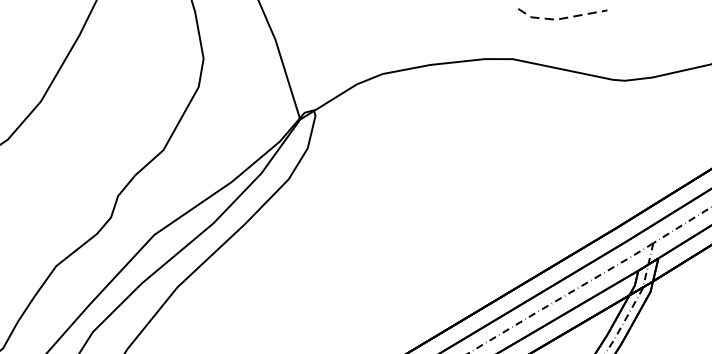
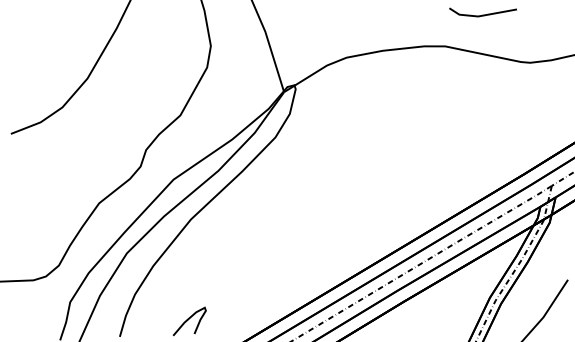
line: (561, 18) -> (482, 15), dashed -> solid

